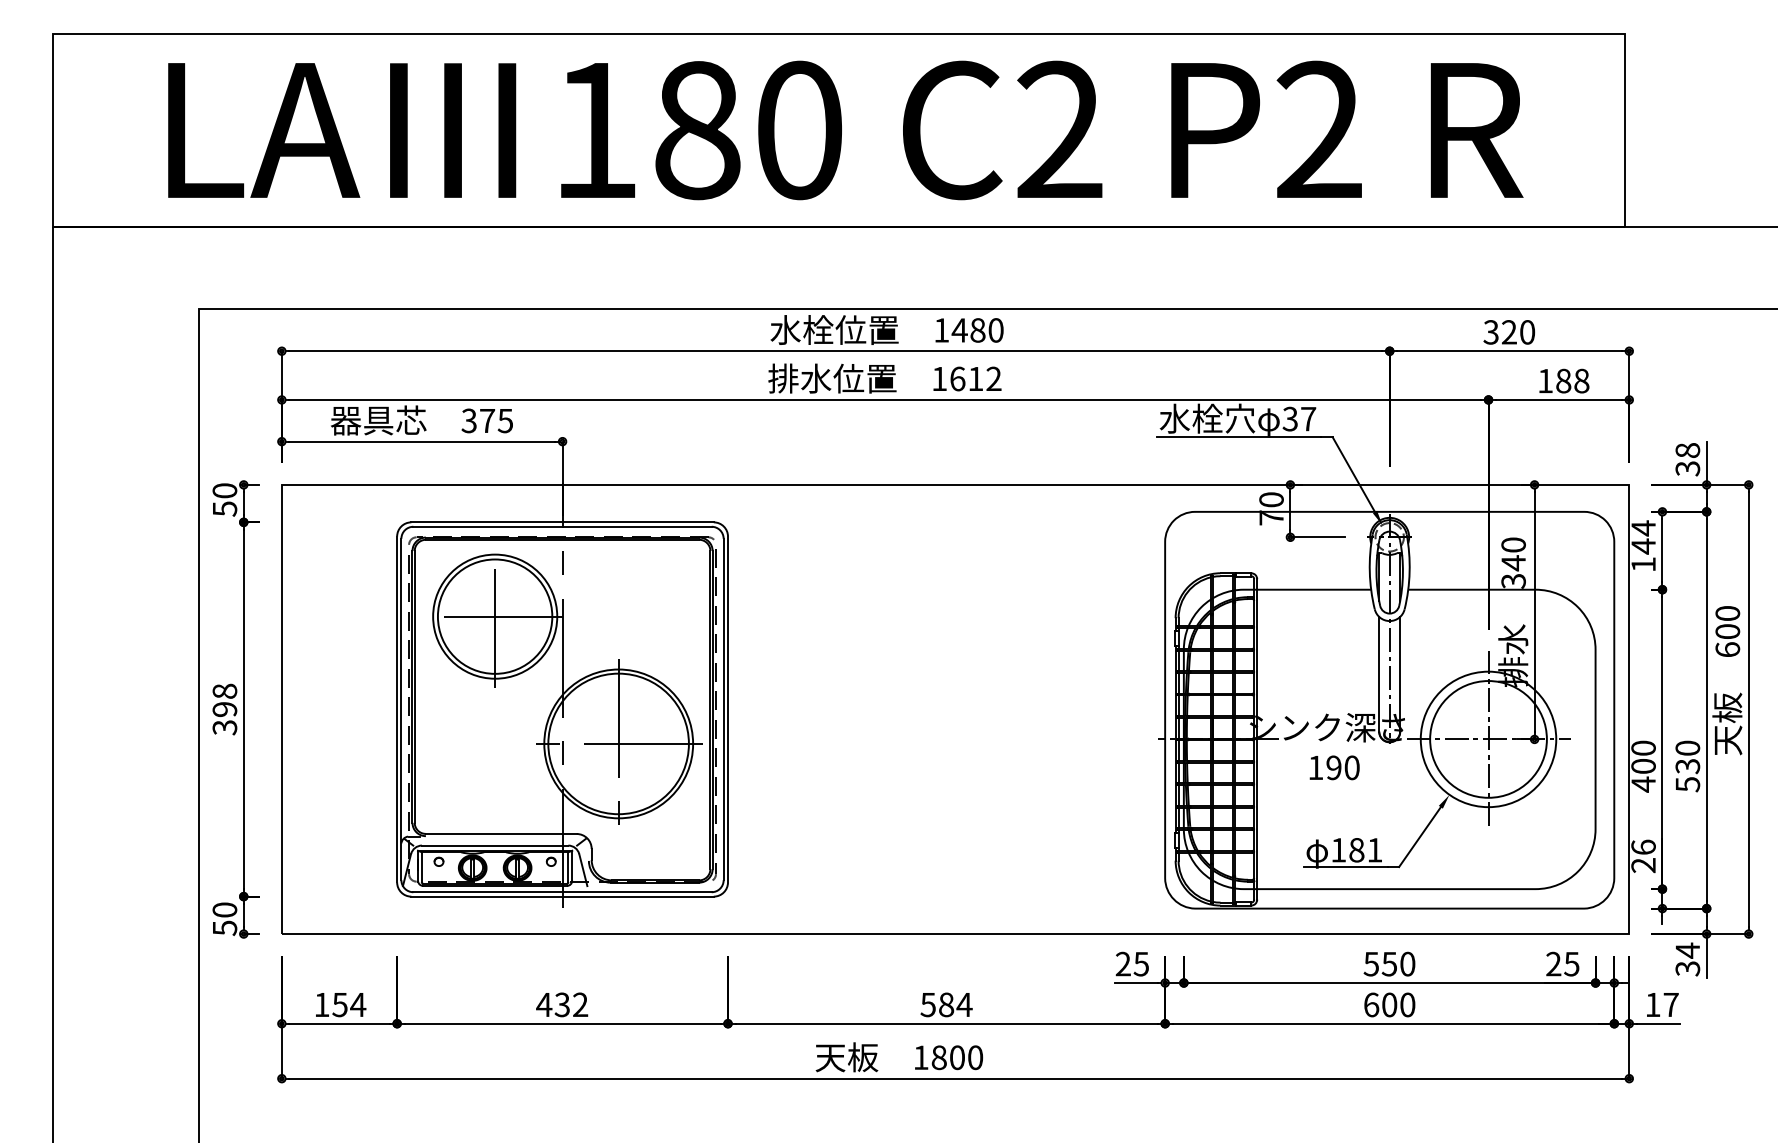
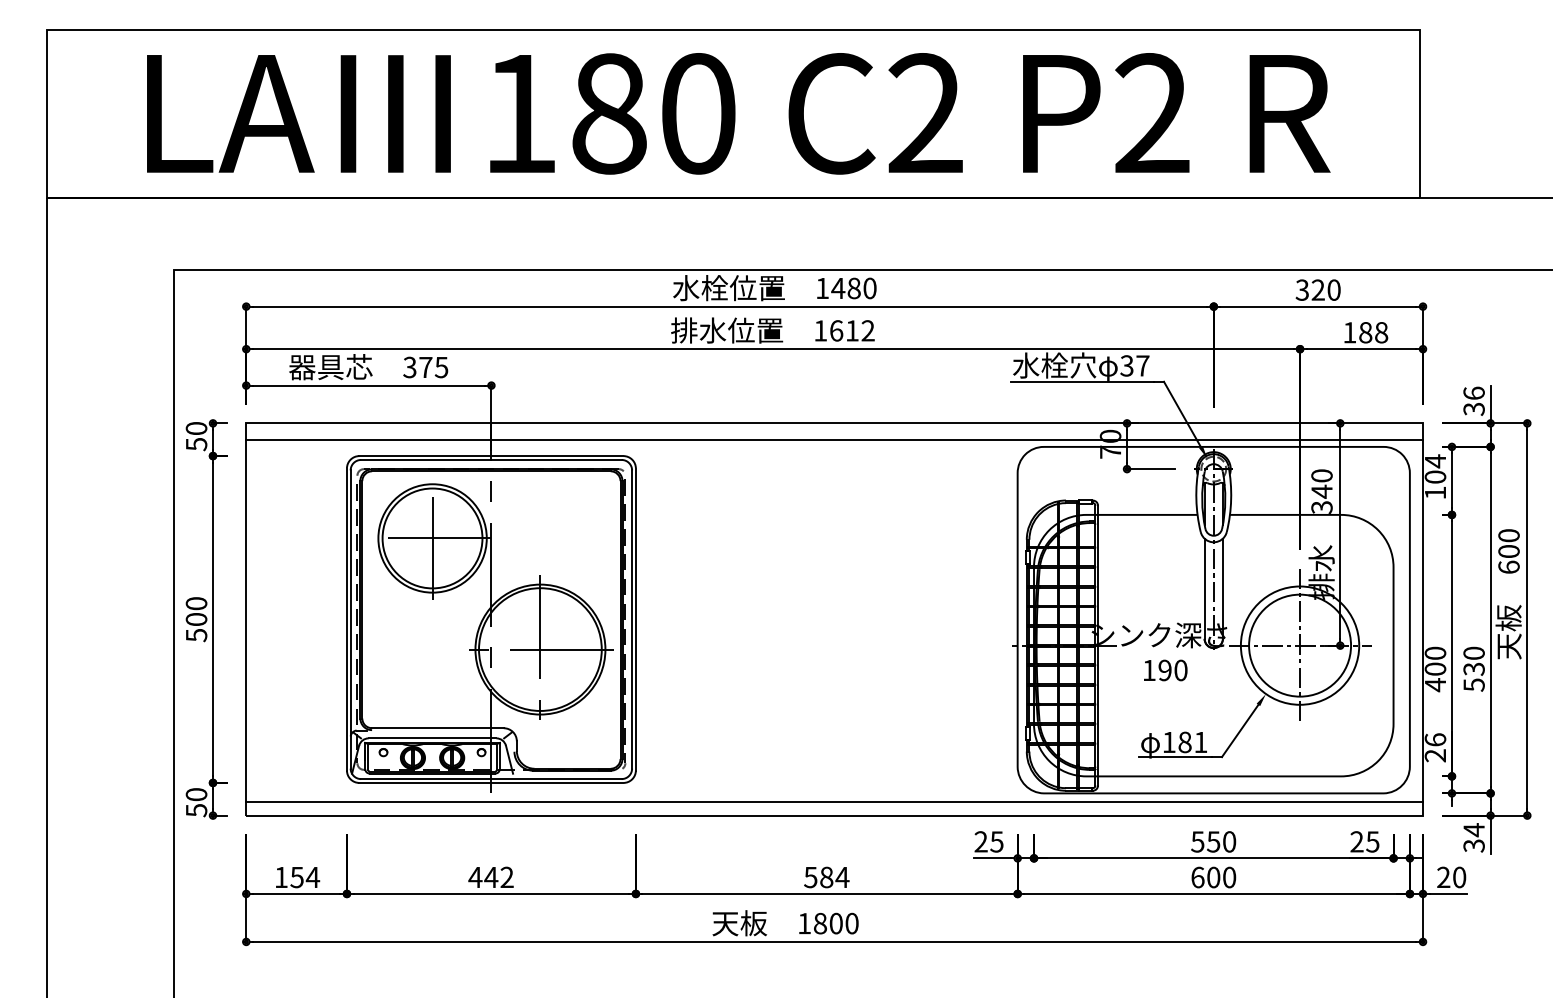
text: (1687, 449) -> (1473, 392), 38 -> 36
line: (955, 503) -> (834, 439), added
text: (1643, 546) -> (1435, 477), 144 -> 104
text: (224, 709) -> (196, 619), 398 -> 500
line: (955, 918) -> (834, 802), added
text: (562, 1004) -> (491, 877), 432 -> 442
text: (1661, 1004) -> (1451, 877), 17 -> 20

